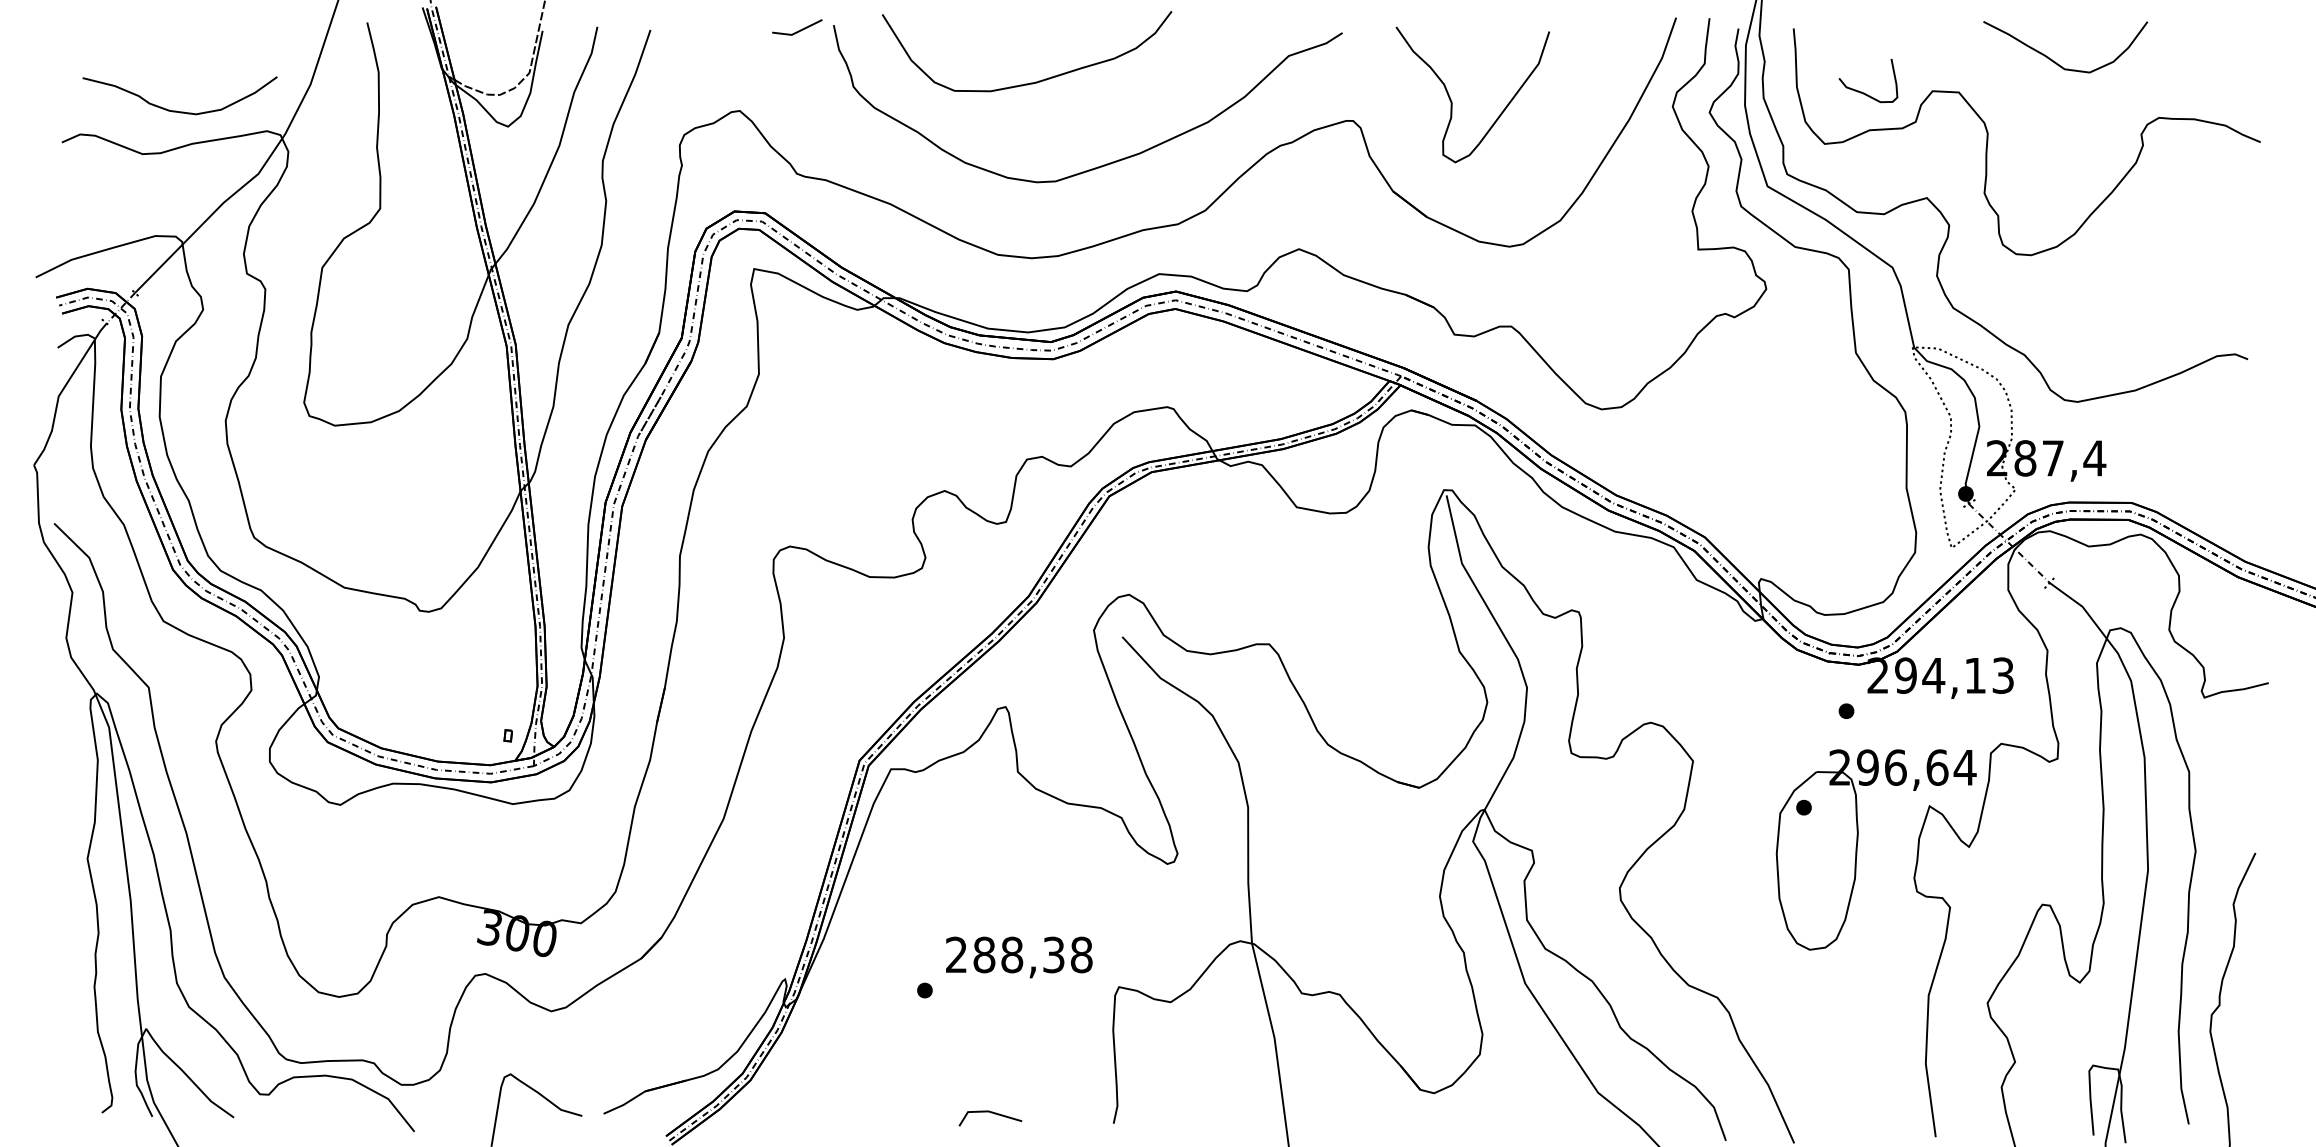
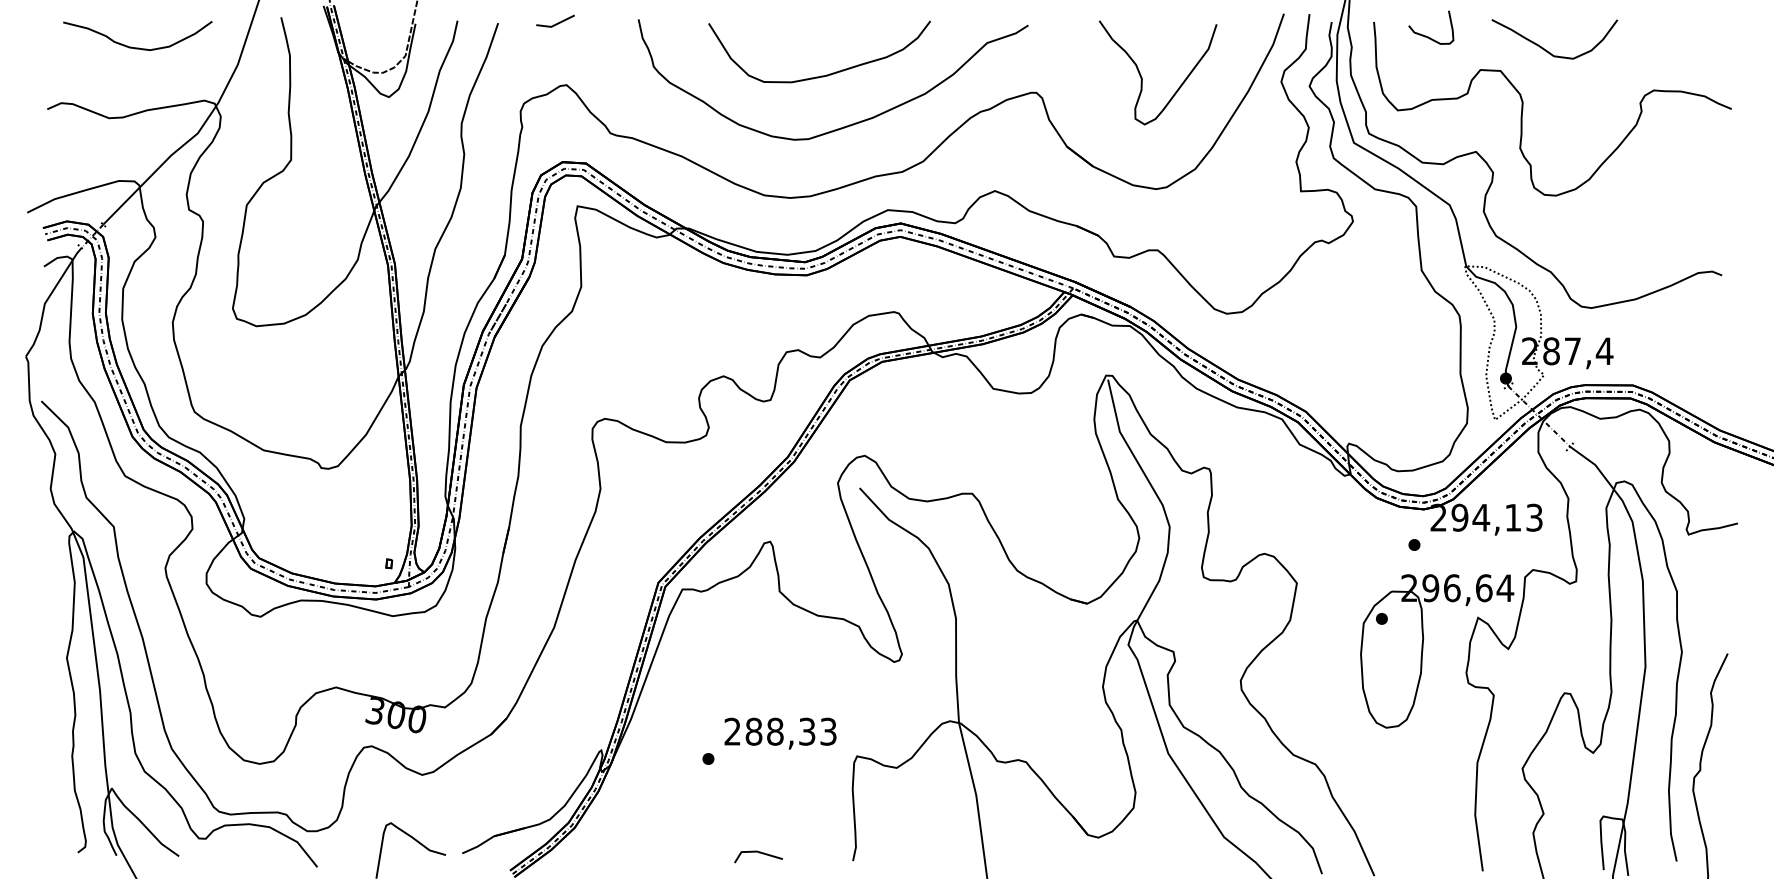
line: (798, 30) -> (556, 23), moved
curve: (2055, 61) -> (1546, 50), moved
curve: (1035, 81) -> (826, 74), moved
curve: (1864, 92) -> (1428, 36), moved
curve: (1452, 101) -> (1142, 77), moved
curve: (176, 110) -> (135, 47), moved
text: (1081, 954) -> (828, 731), 288,38 -> 288,33

